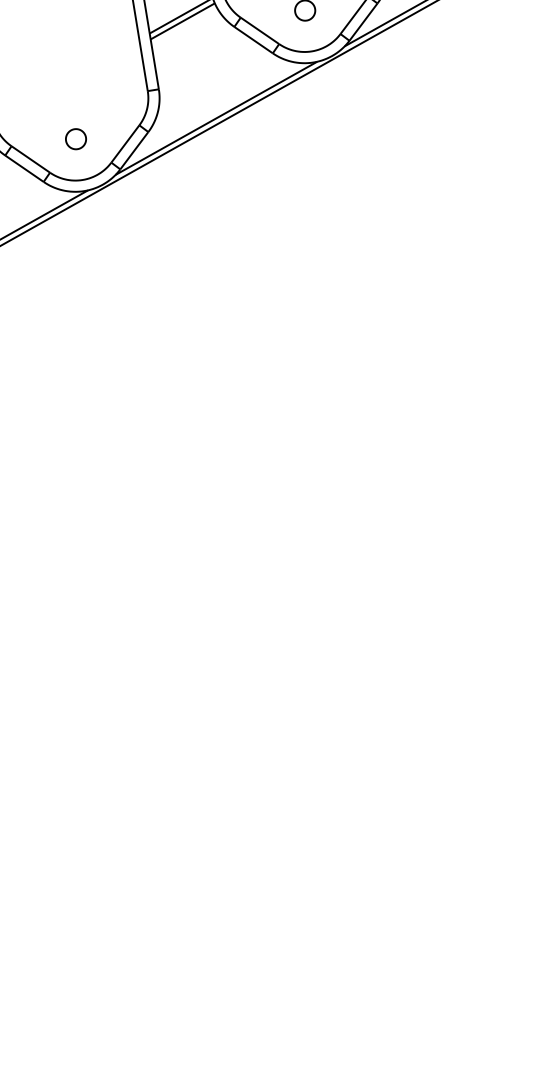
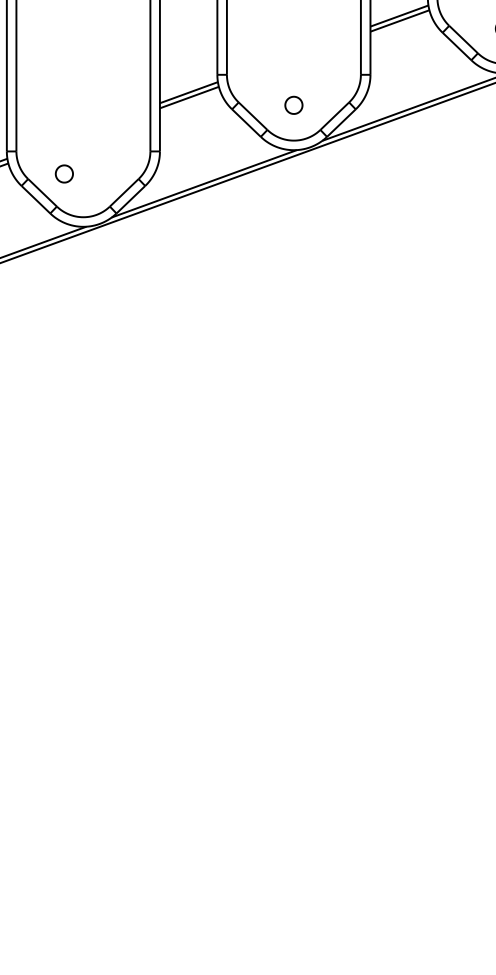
part: (74, 138) -> (63, 173), moved

